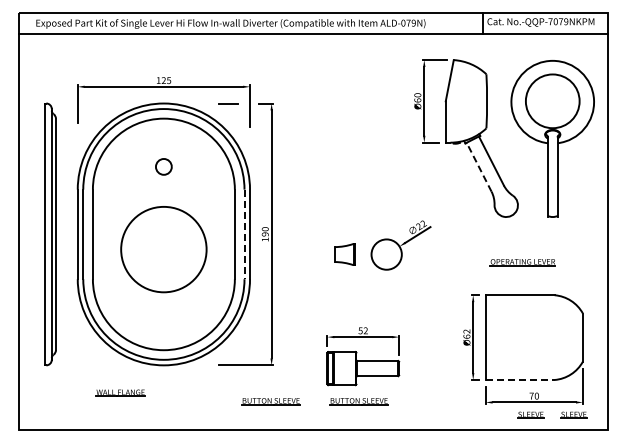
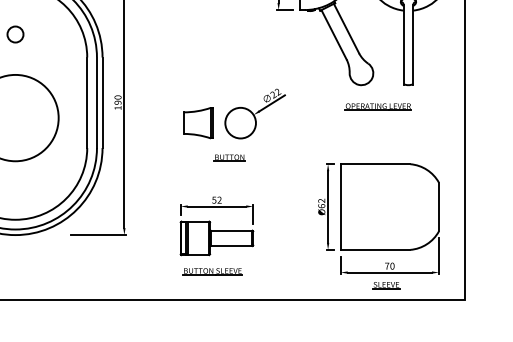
line: (479, 167) -> (334, 35), dashed -> solid
line: (244, 234) -> (96, 102), dashed -> solid
part: (344, 254) -> (198, 123), size x1.43
part: (522, 262) -> (377, 106), moved
part: (375, 288) -> (229, 157), added
line: (520, 379) -> (375, 249), dashed -> solid
part: (270, 401) -> (123, 271), removed
part: (573, 414) -> (429, 284), removed

